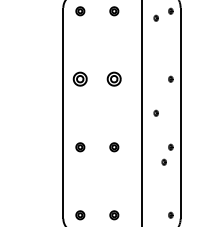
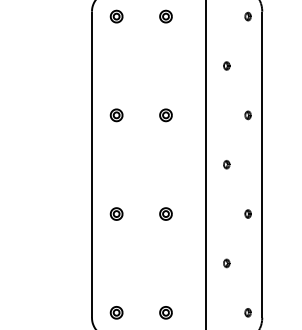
part: (155, 17) -> (225, 64), moved
part: (80, 79) -> (116, 115), size x0.62
part: (114, 79) -> (166, 115), size x0.62
part: (163, 161) -> (225, 262), moved

